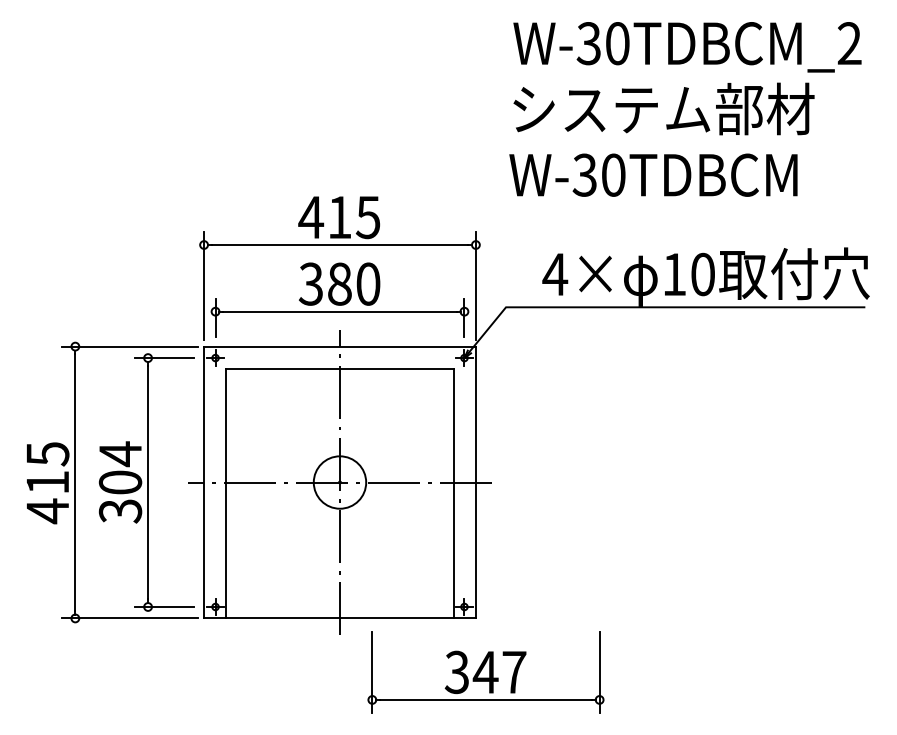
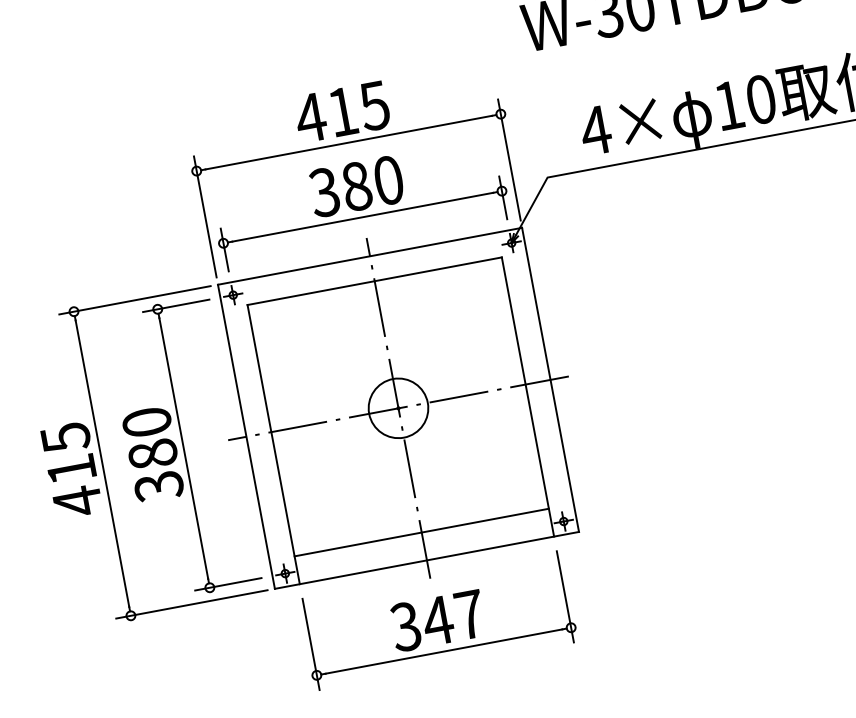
text: (120, 467) -> (149, 437), 304 -> 380
line: (339, 593) -> (421, 532), added
part: (485, 672) -> (437, 620), moved

